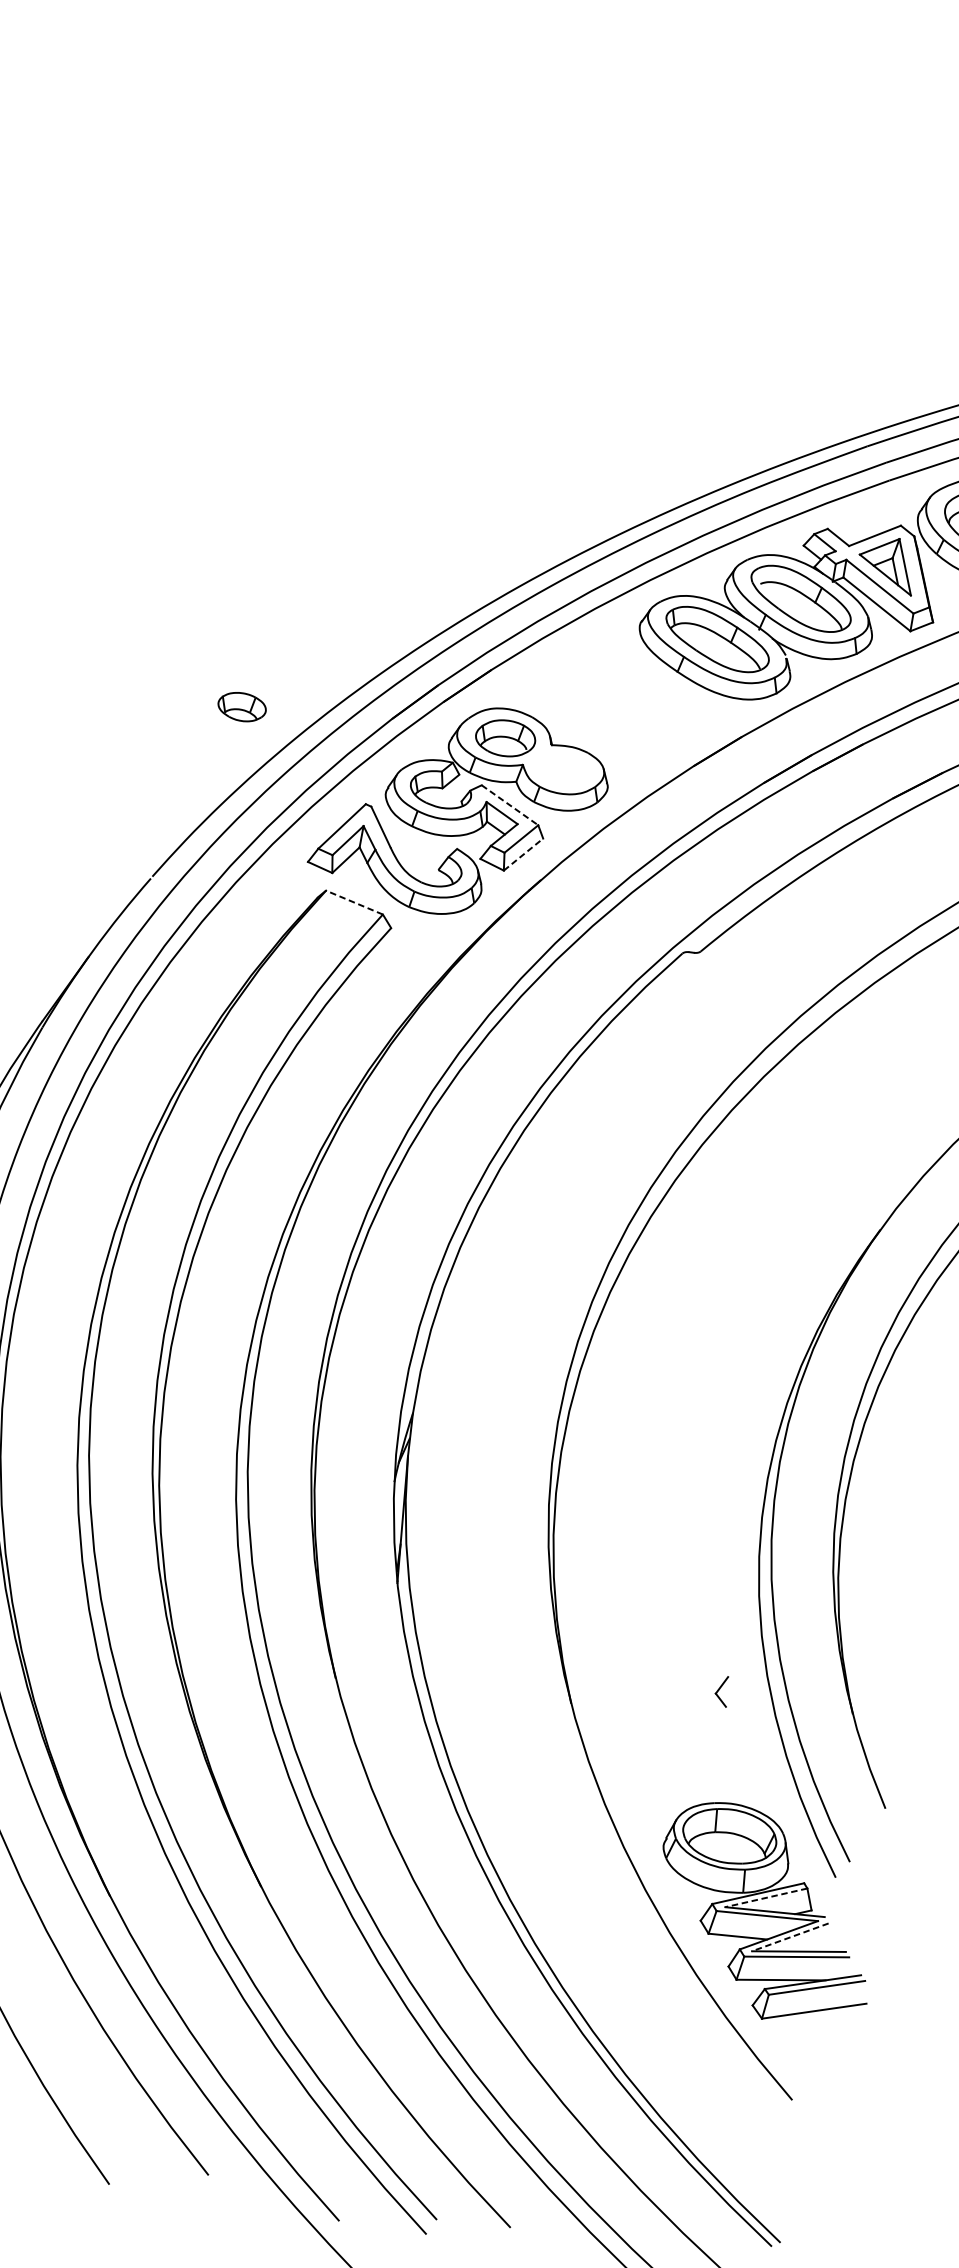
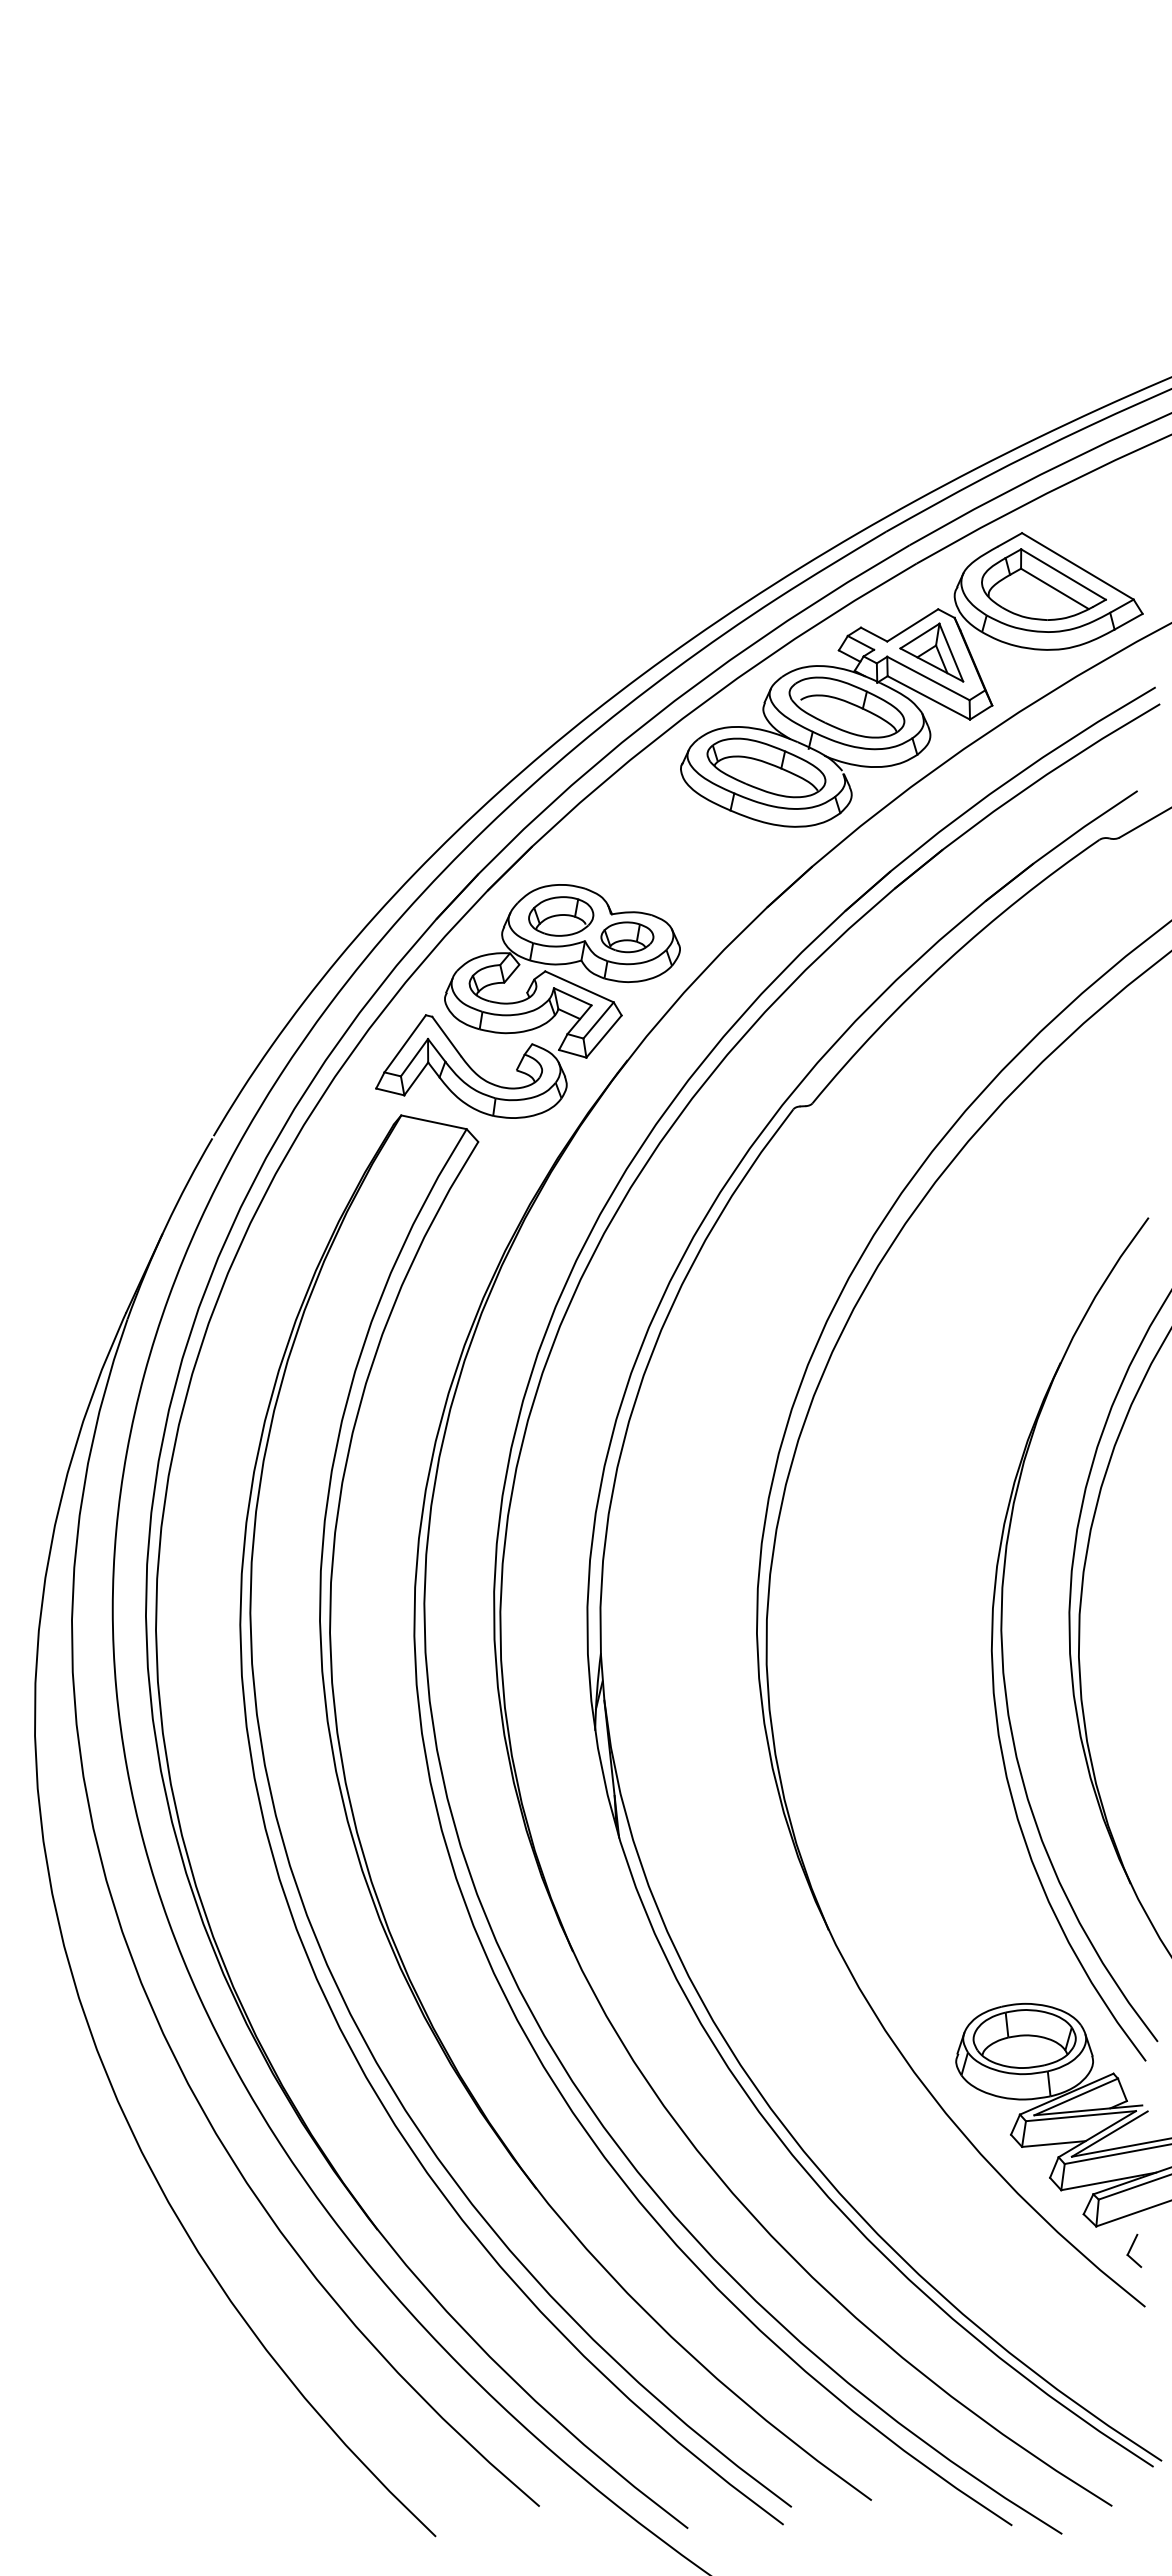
part: (242, 707) -> (627, 937), moved
line: (510, 804) -> (579, 986), dashed -> solid
line: (523, 854) -> (604, 1036), dashed -> solid
line: (353, 902) -> (433, 1122), dashed -> solid
part: (722, 1690) -> (1134, 2250), moved
line: (766, 1897) -> (1076, 2096), dashed -> solid
line: (789, 1937) -> (1109, 2134), dashed -> solid

